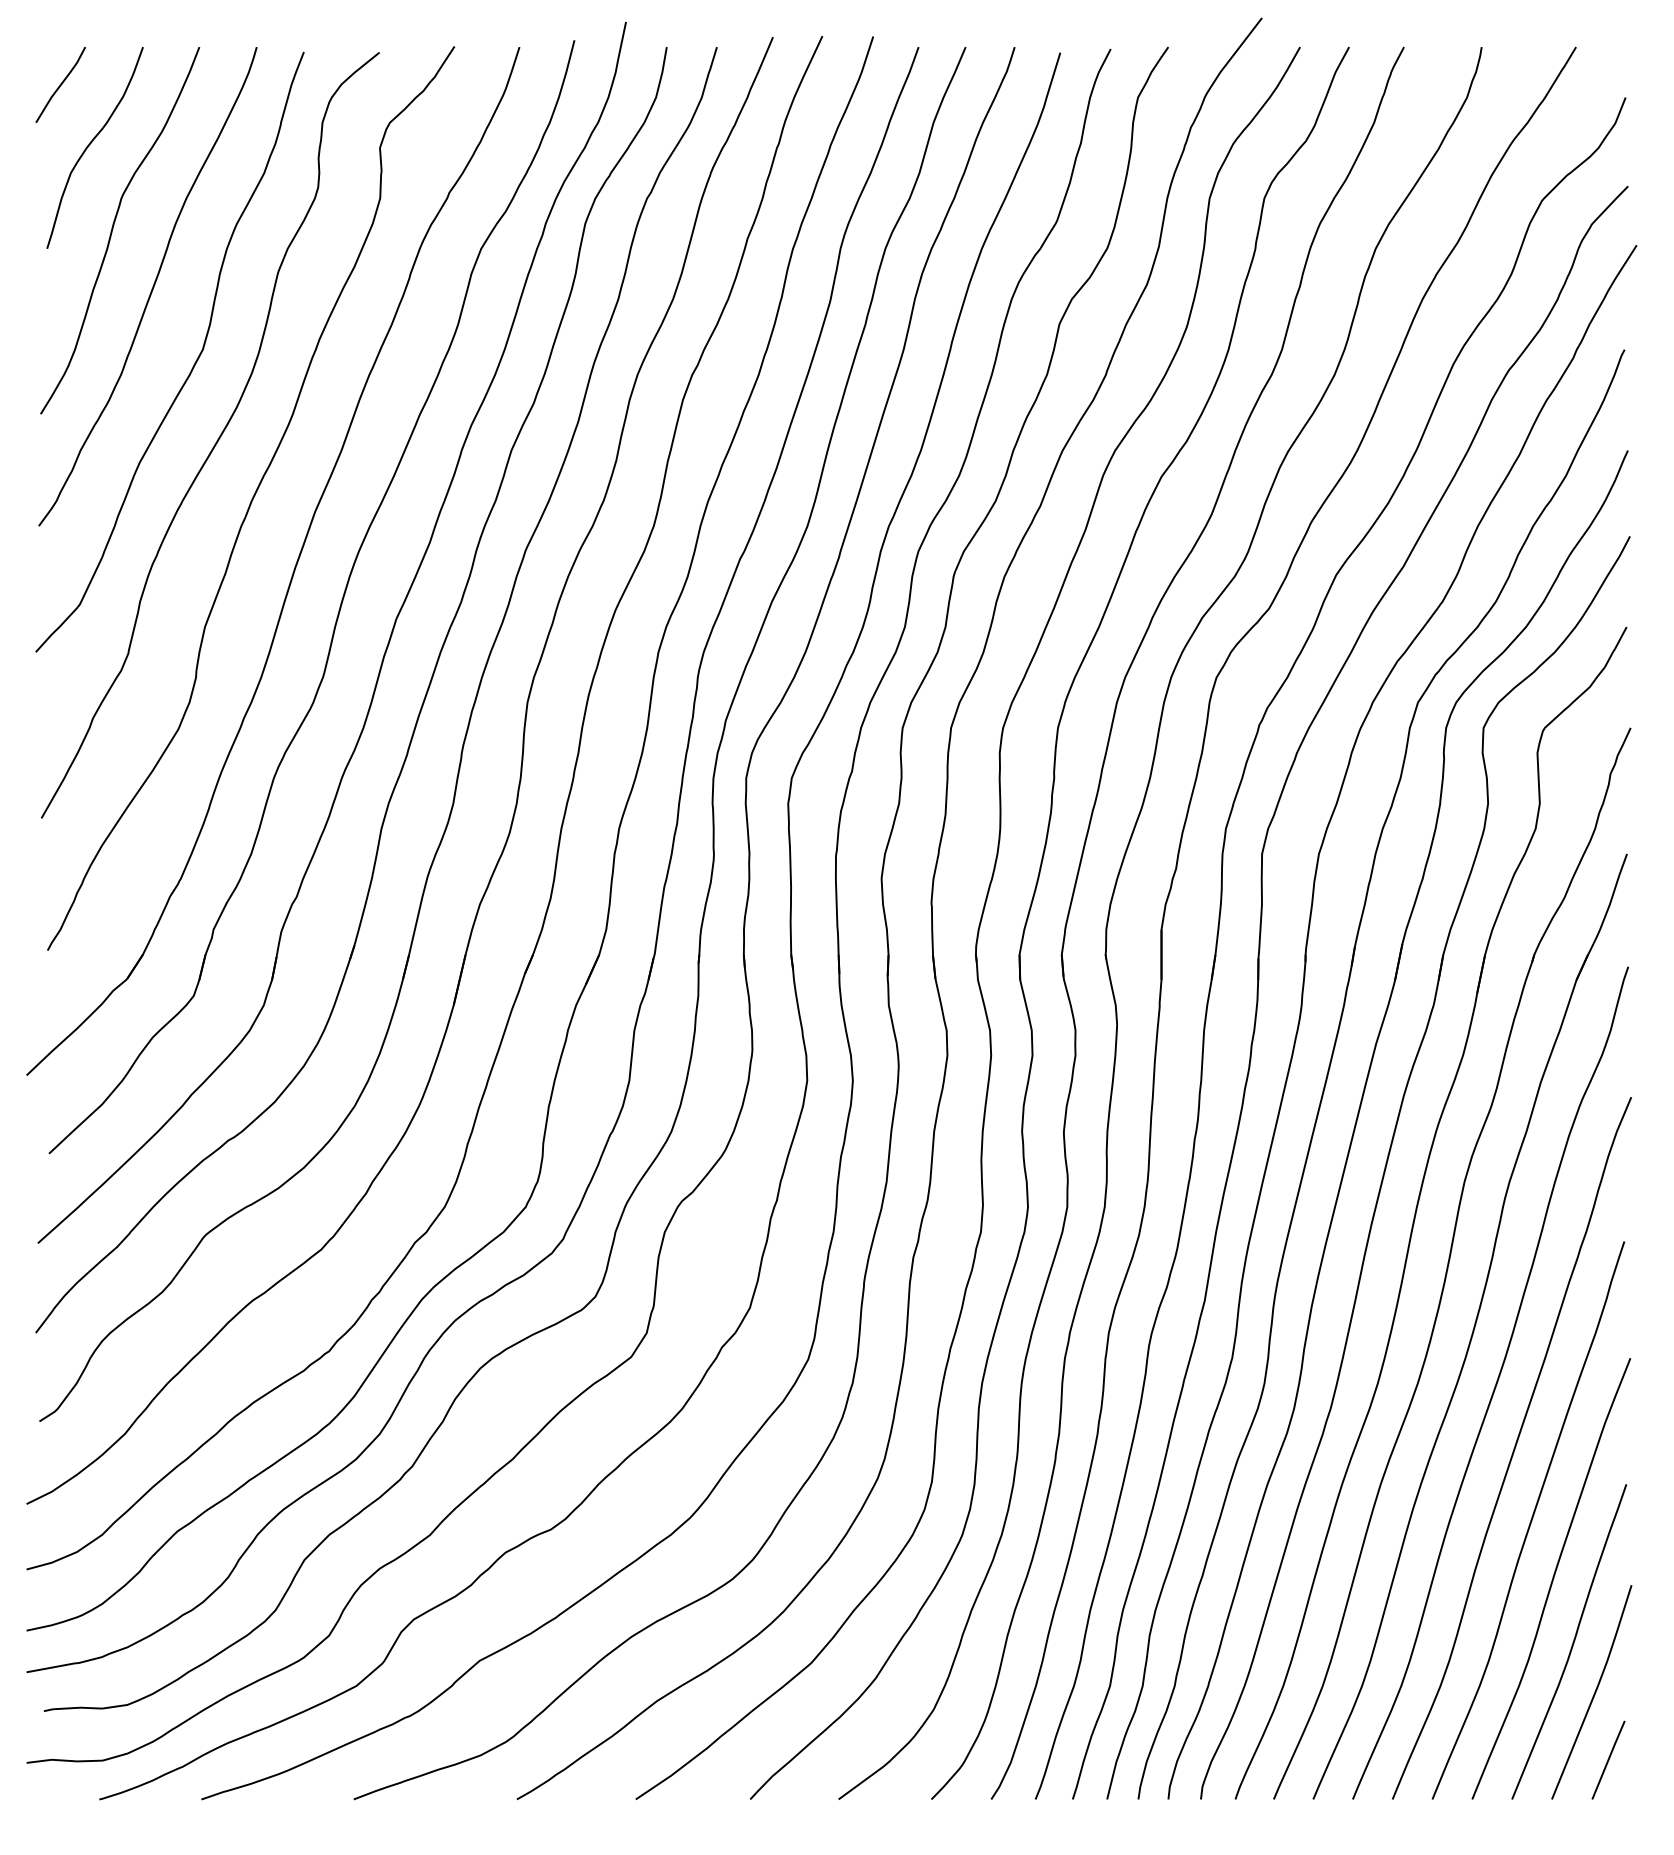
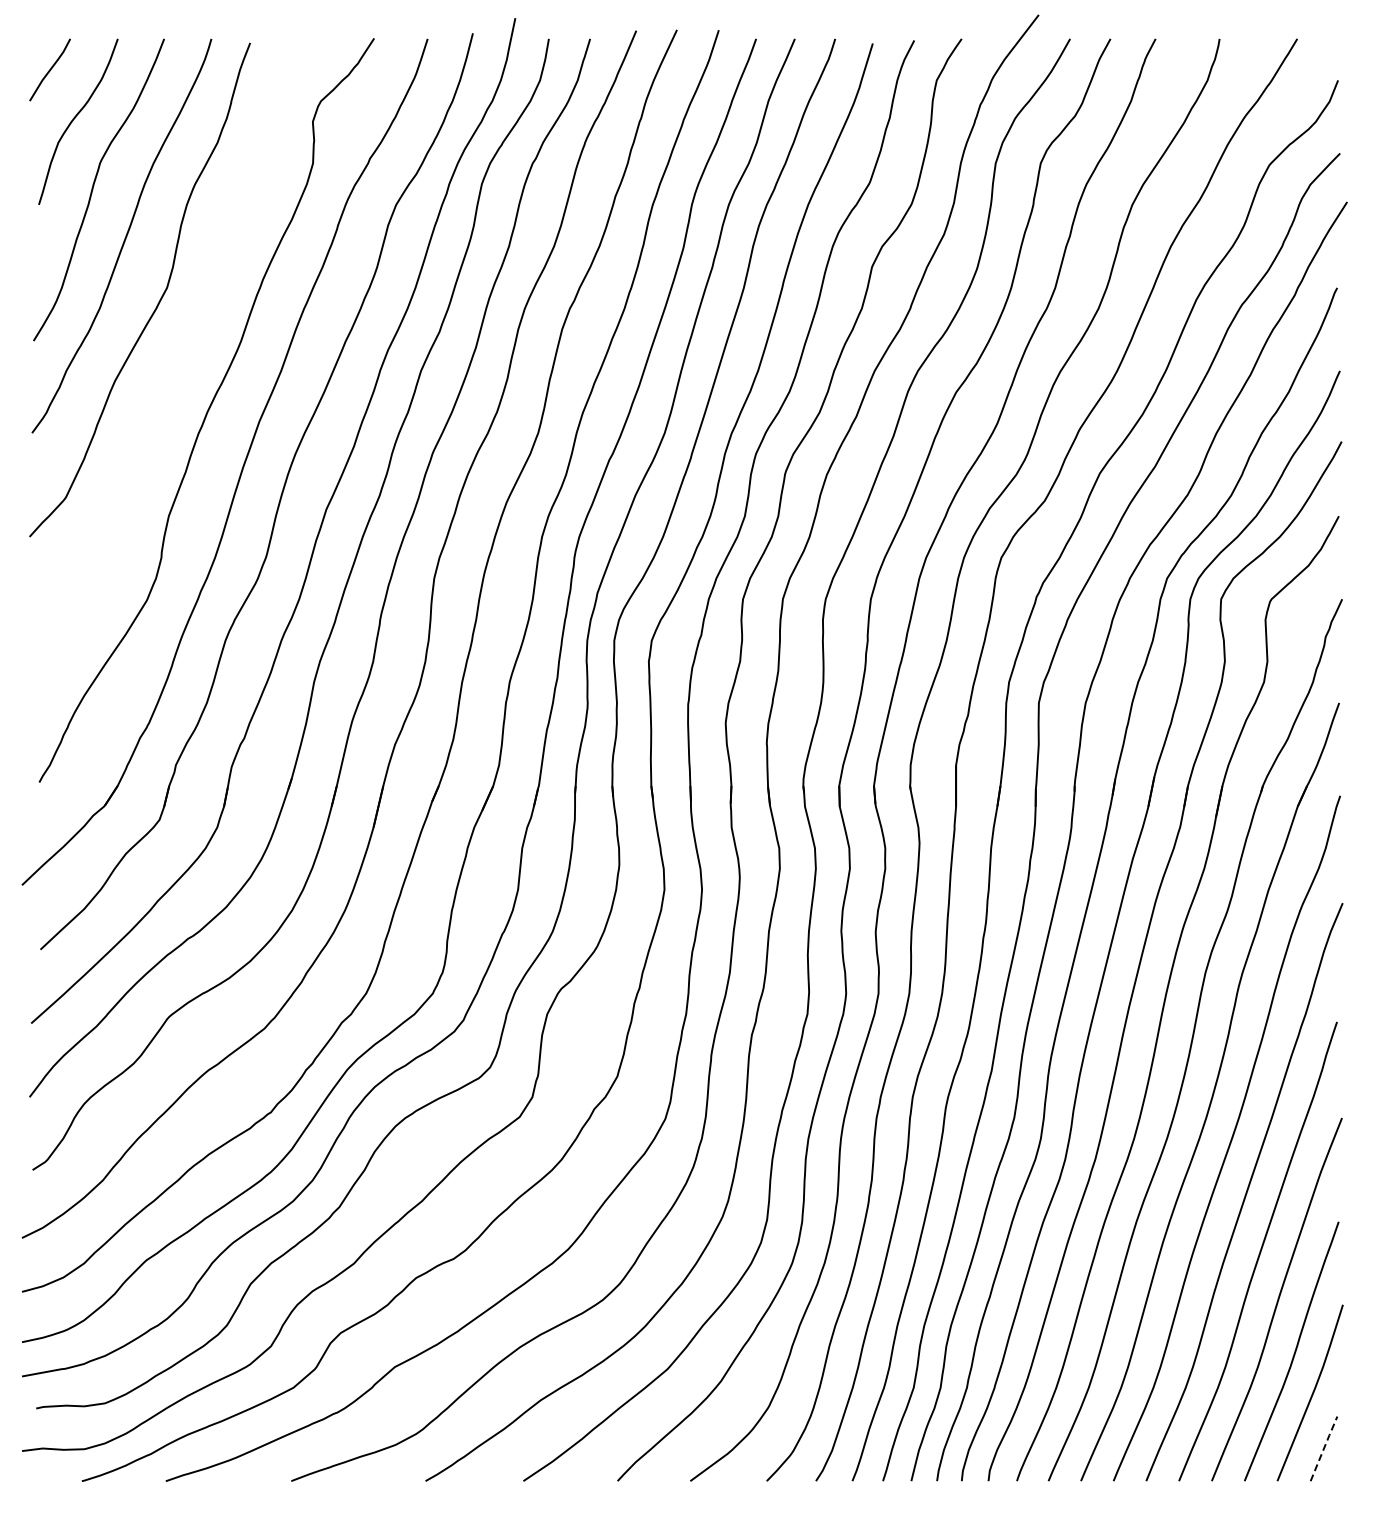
curve: (216, 440) -> (178, 362), removed
line: (1609, 1759) -> (1324, 1448), solid -> dashed

